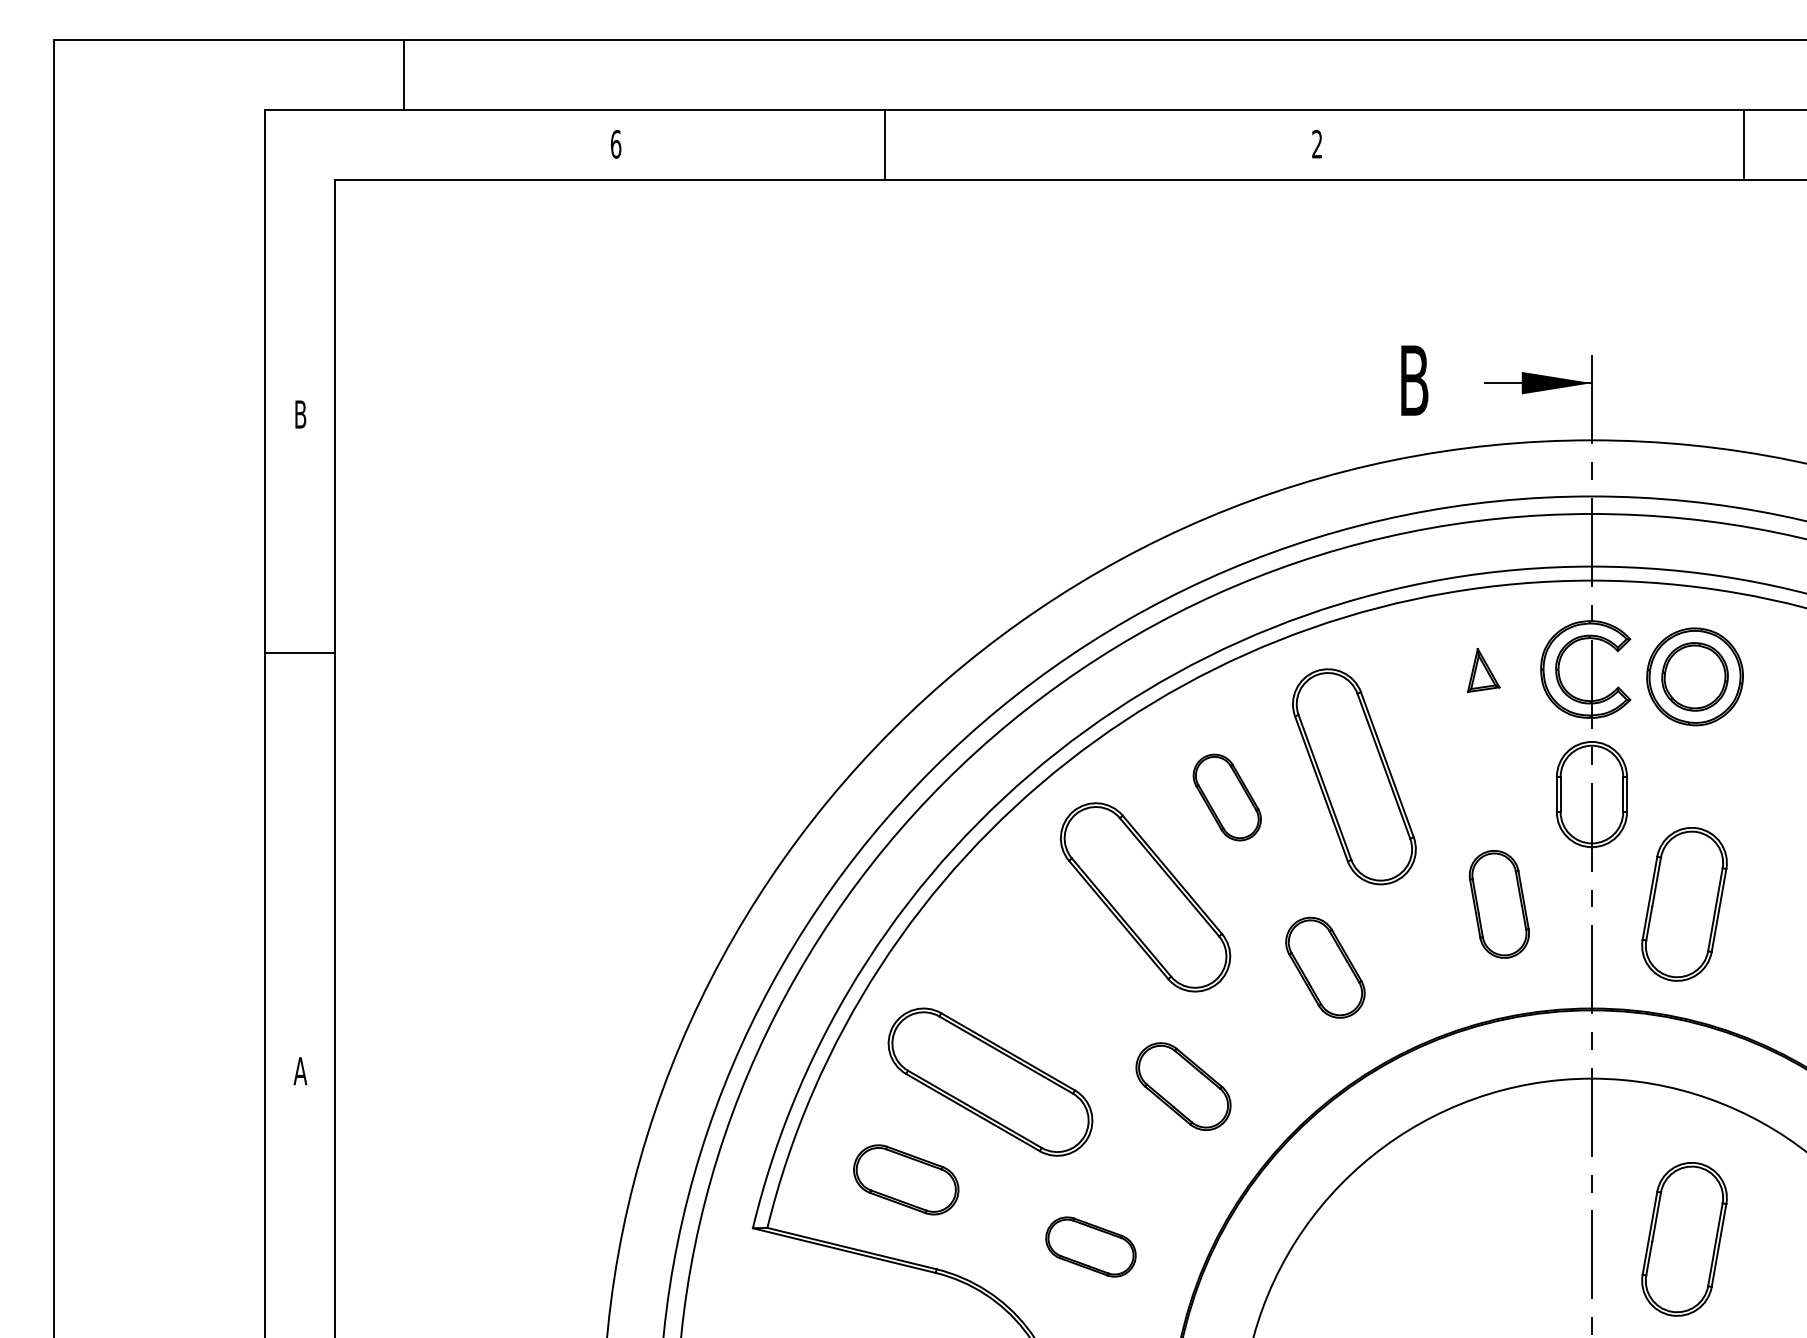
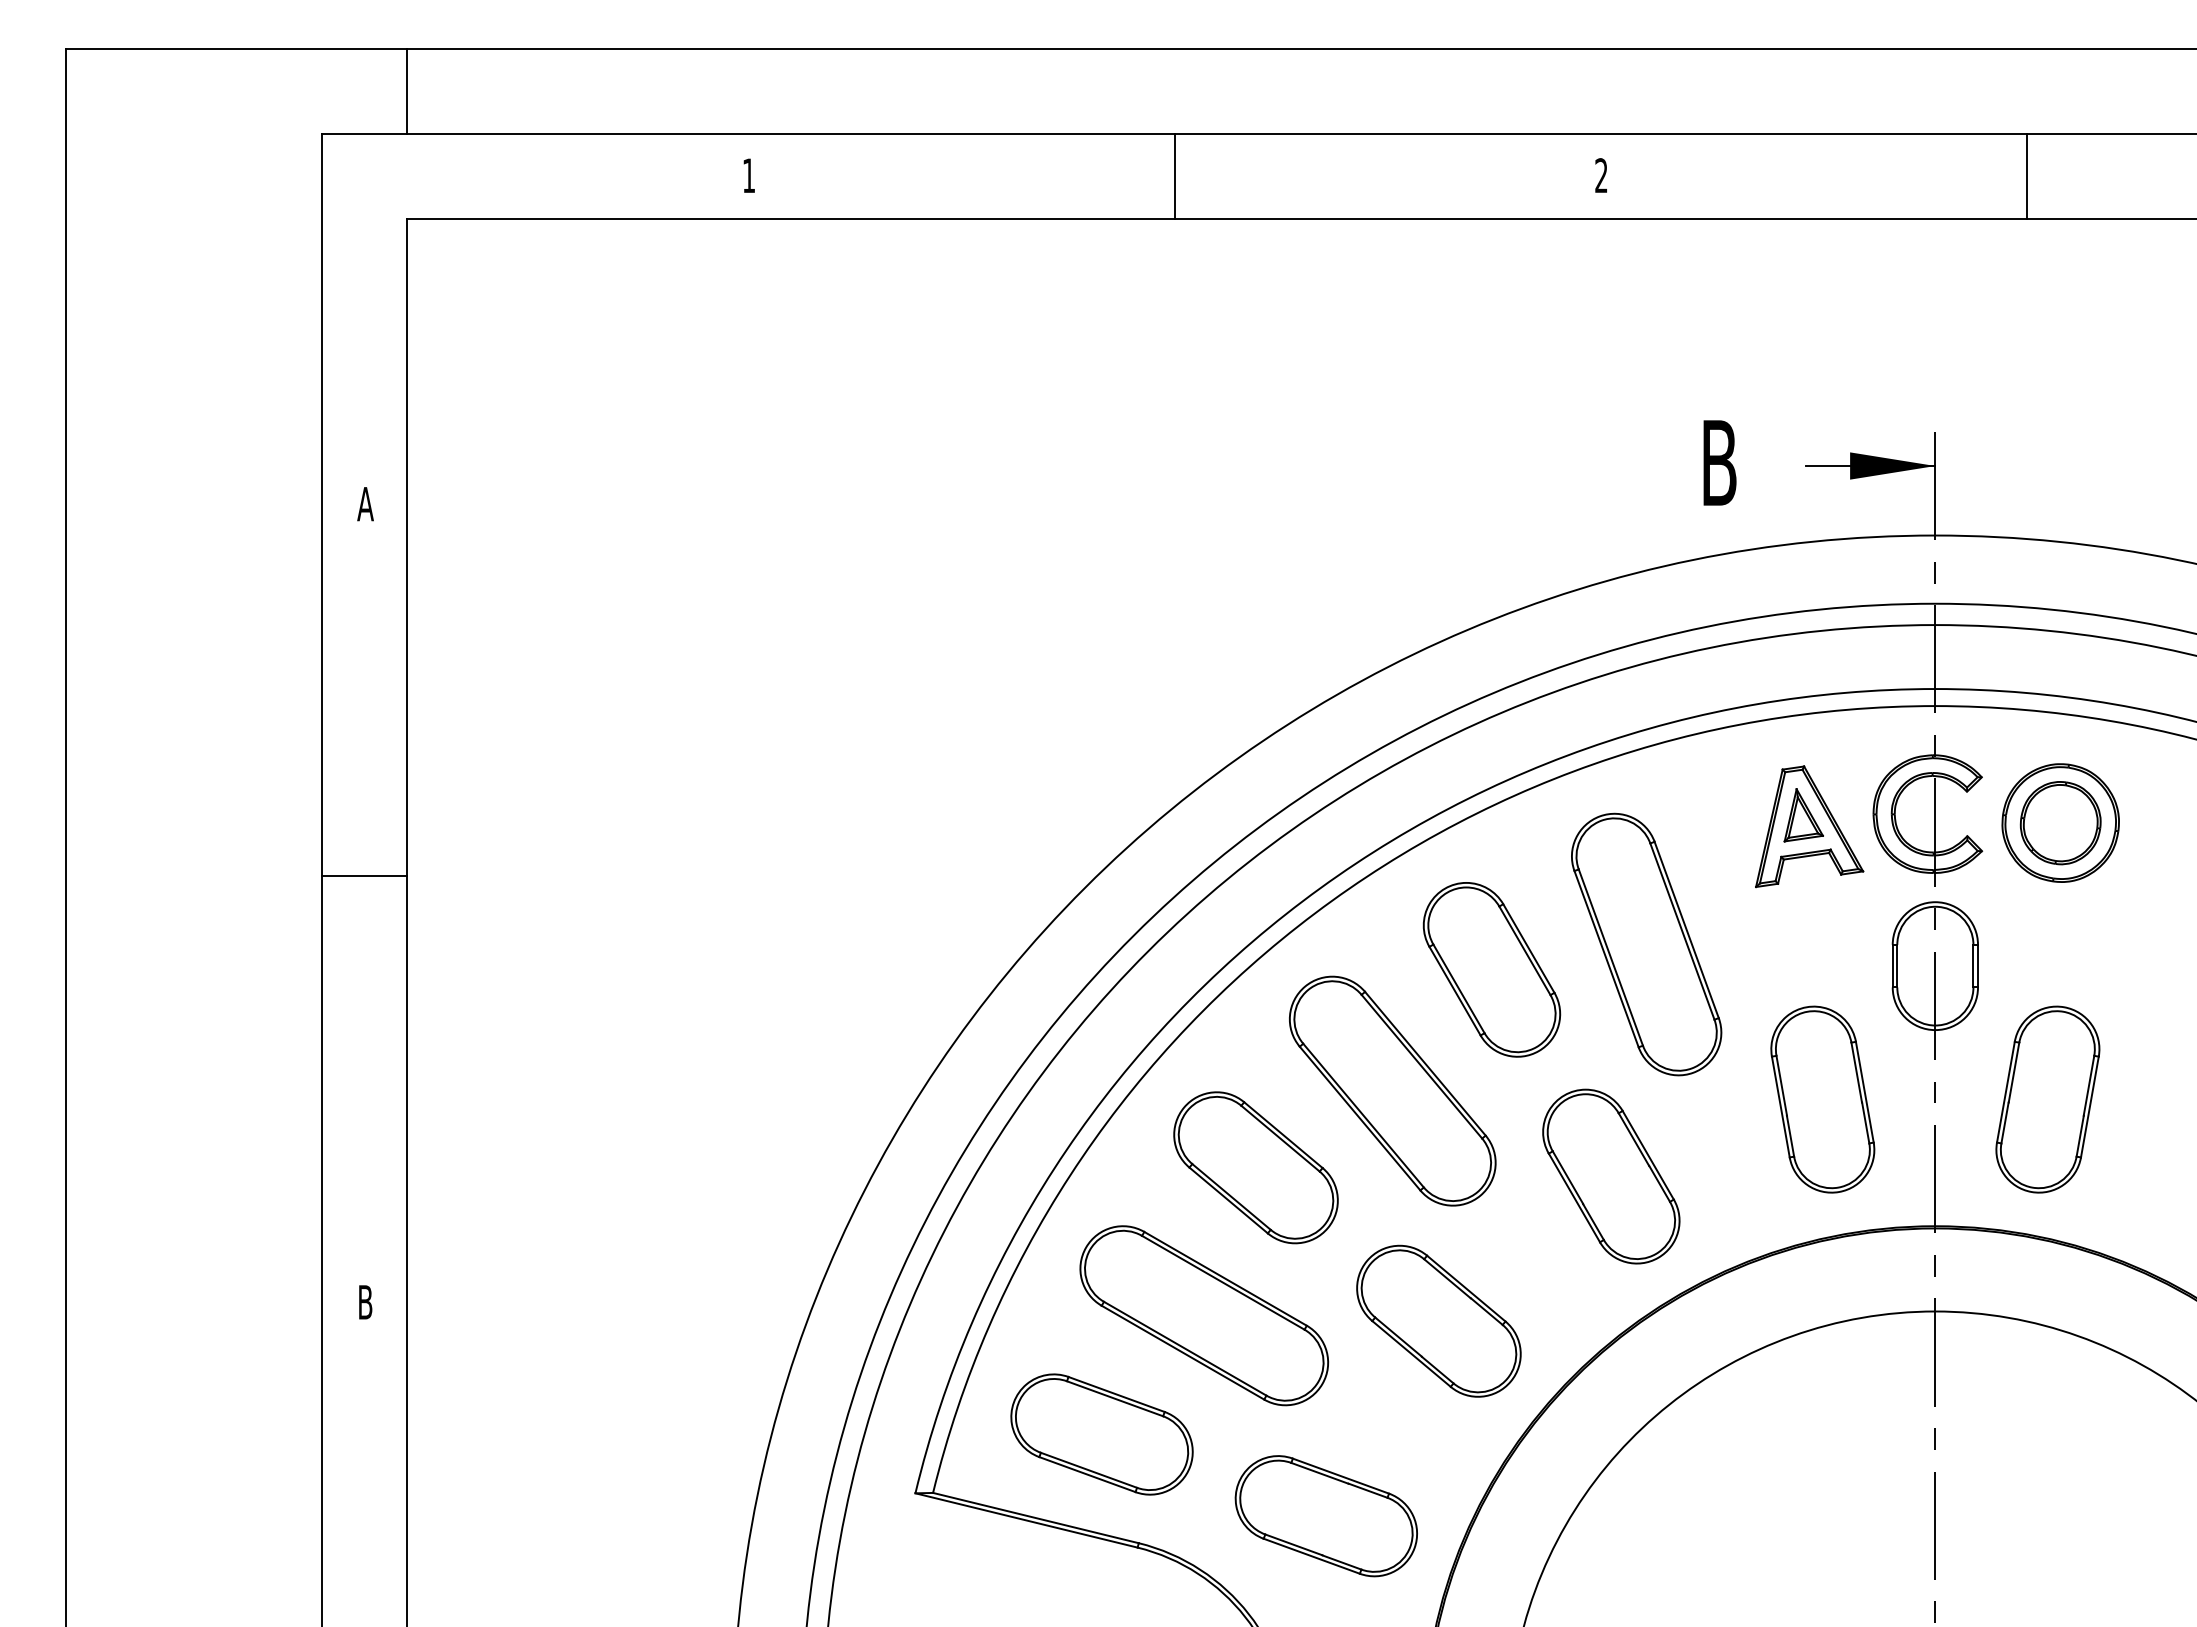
line: (403, 74) -> (406, 90), moved
text: (616, 143) -> (749, 174), 6 -> 1
line: (885, 145) -> (1175, 177), moved
line: (1743, 145) -> (2027, 177), moved
text: (300, 414) -> (365, 504), B -> A
line: (299, 653) -> (364, 876), moved
part: (1488, 679) -> (1809, 826), added
part: (1227, 797) -> (1492, 969), size x1.67
part: (1499, 904) -> (1822, 1099), size x1.43
part: (1032, 960) -> (1255, 1167), added
part: (1325, 967) -> (1611, 1176), size x1.43
text: (300, 1071) -> (365, 1302), A -> B
part: (1183, 1086) -> (1438, 1321), size x1.43
part: (905, 1179) -> (1100, 1434), size x1.43
part: (1684, 1239) -> (2047, 1506), removed
part: (1090, 1246) -> (1325, 1515), size x1.67

